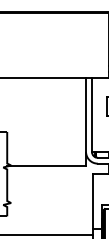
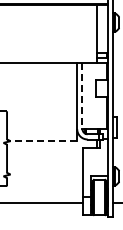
line: (92, 115) -> (82, 96), solid -> dashed
line: (45, 165) -> (41, 141), solid -> dashed

